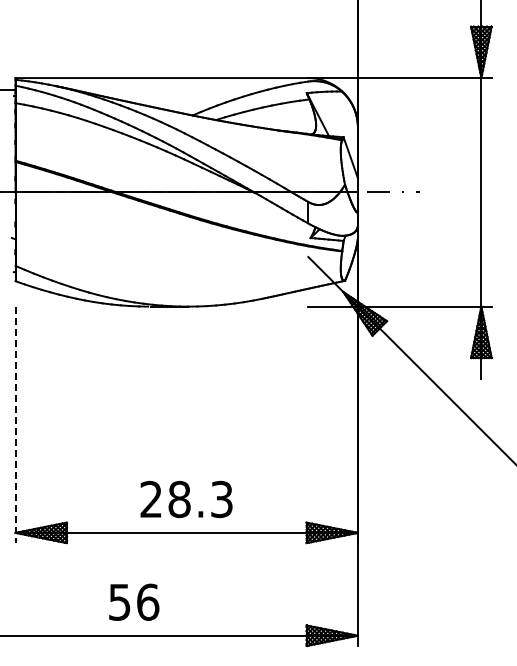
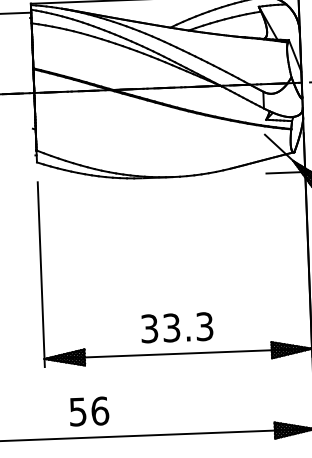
line: (15, 425) -> (41, 275), dashed -> solid
text: (165, 499) -> (160, 328), 28.3 -> 33.3
text: (134, 601) -> (89, 410), moved

